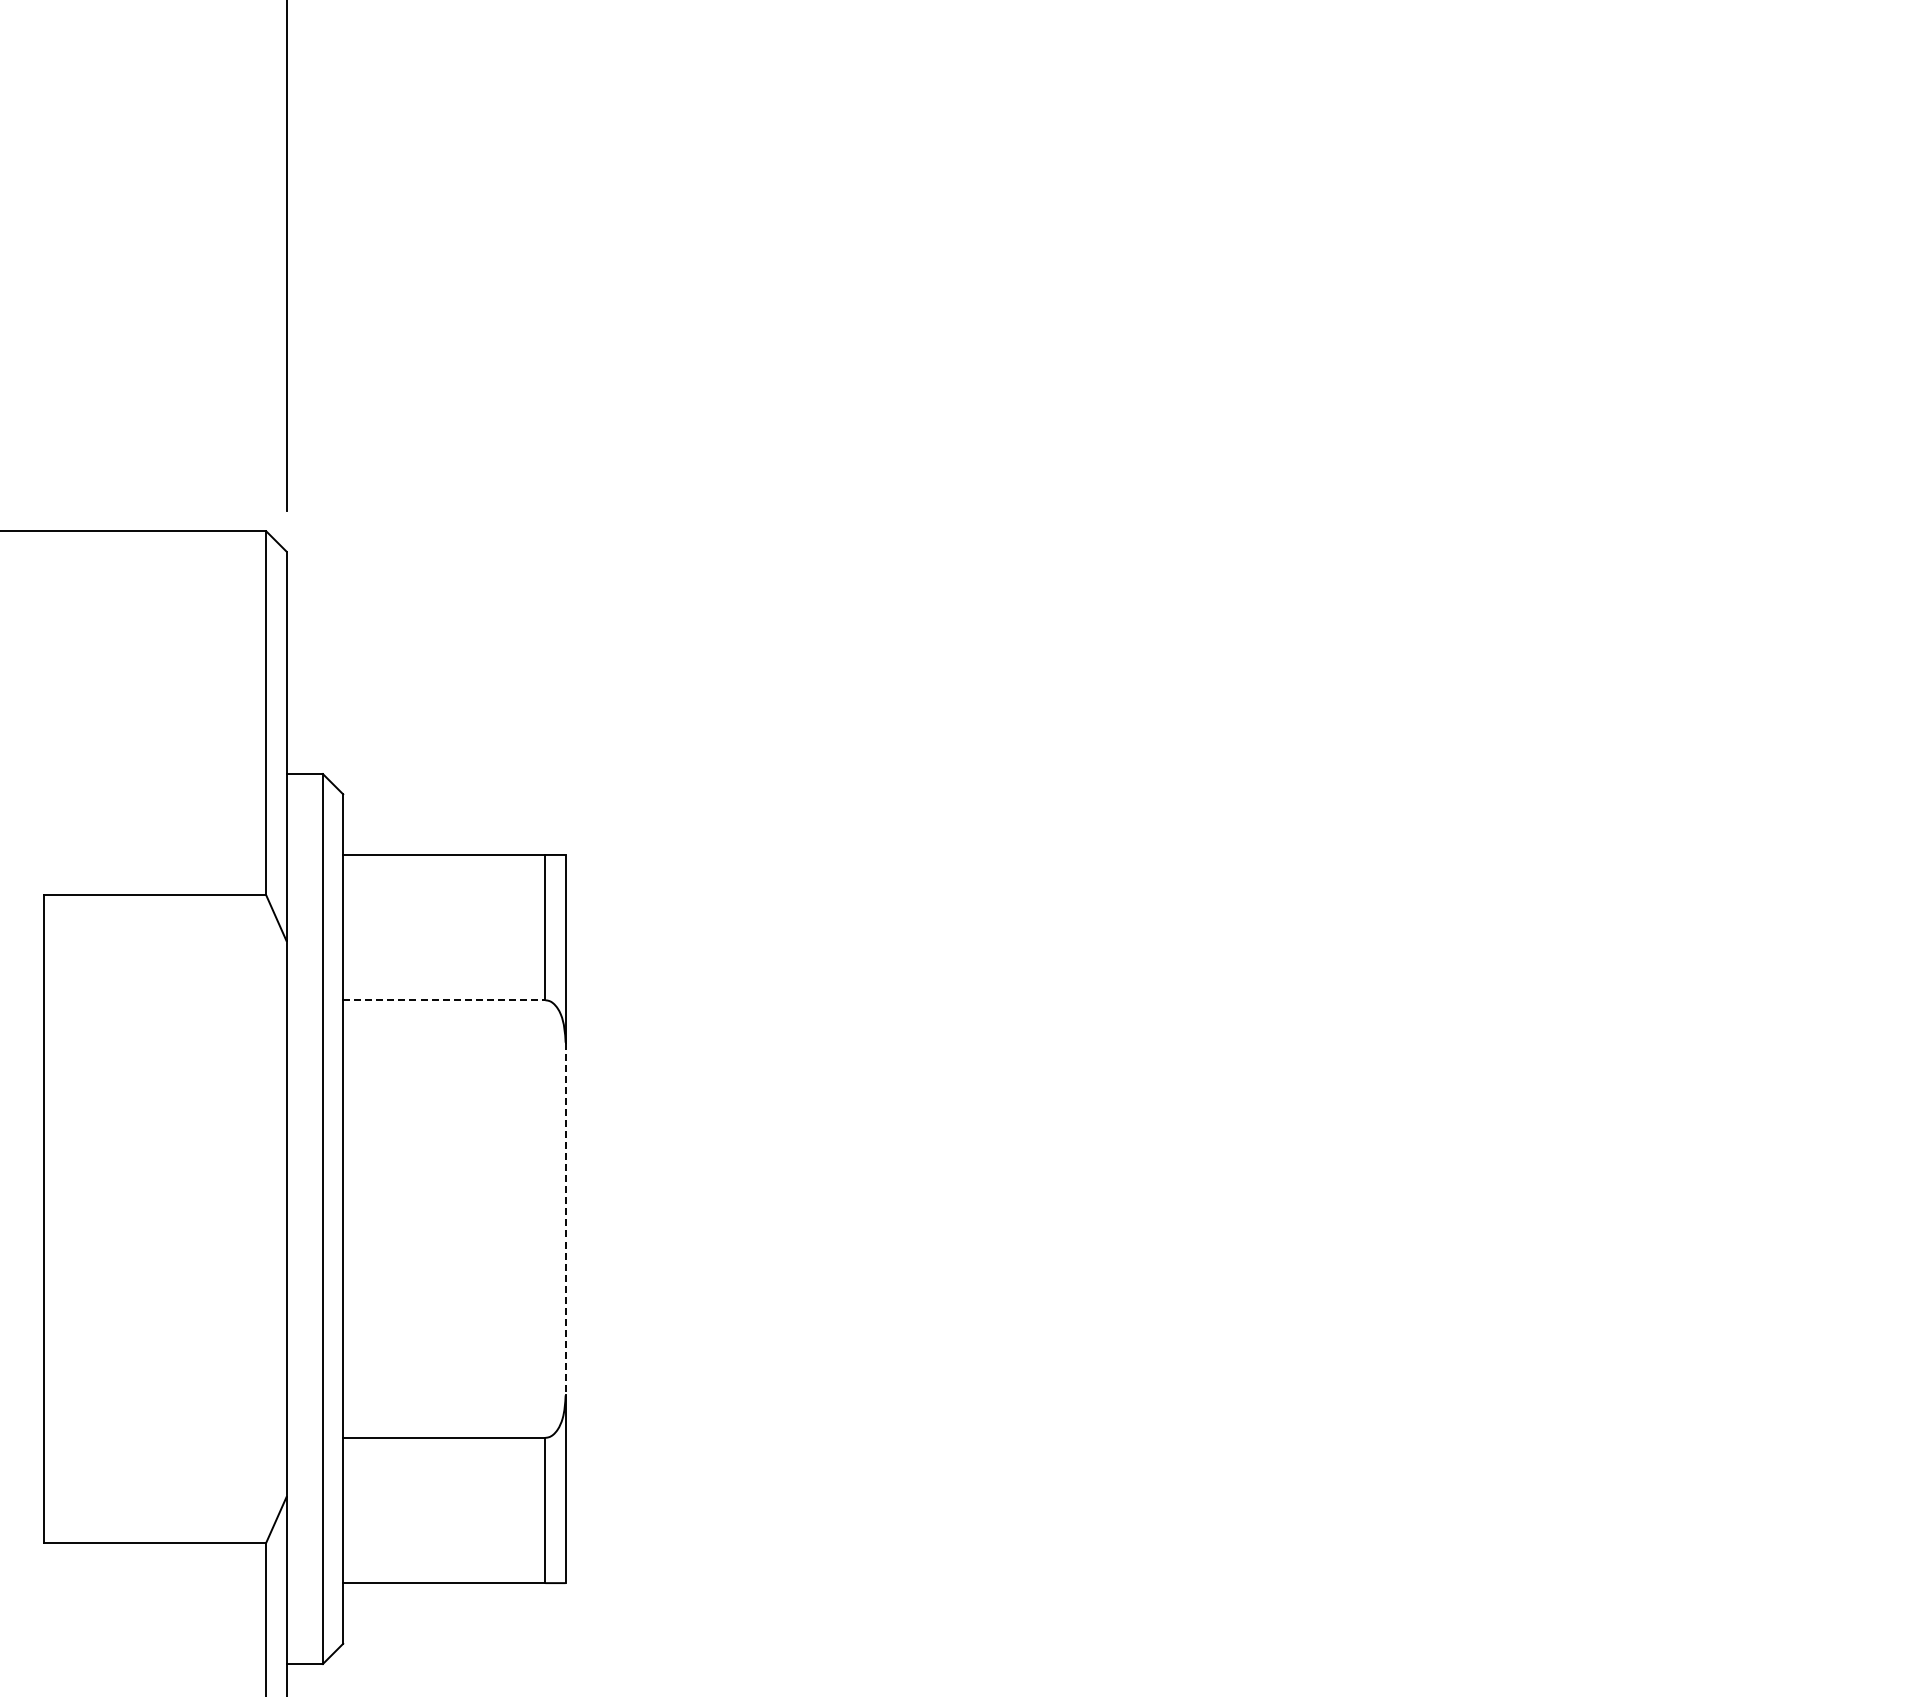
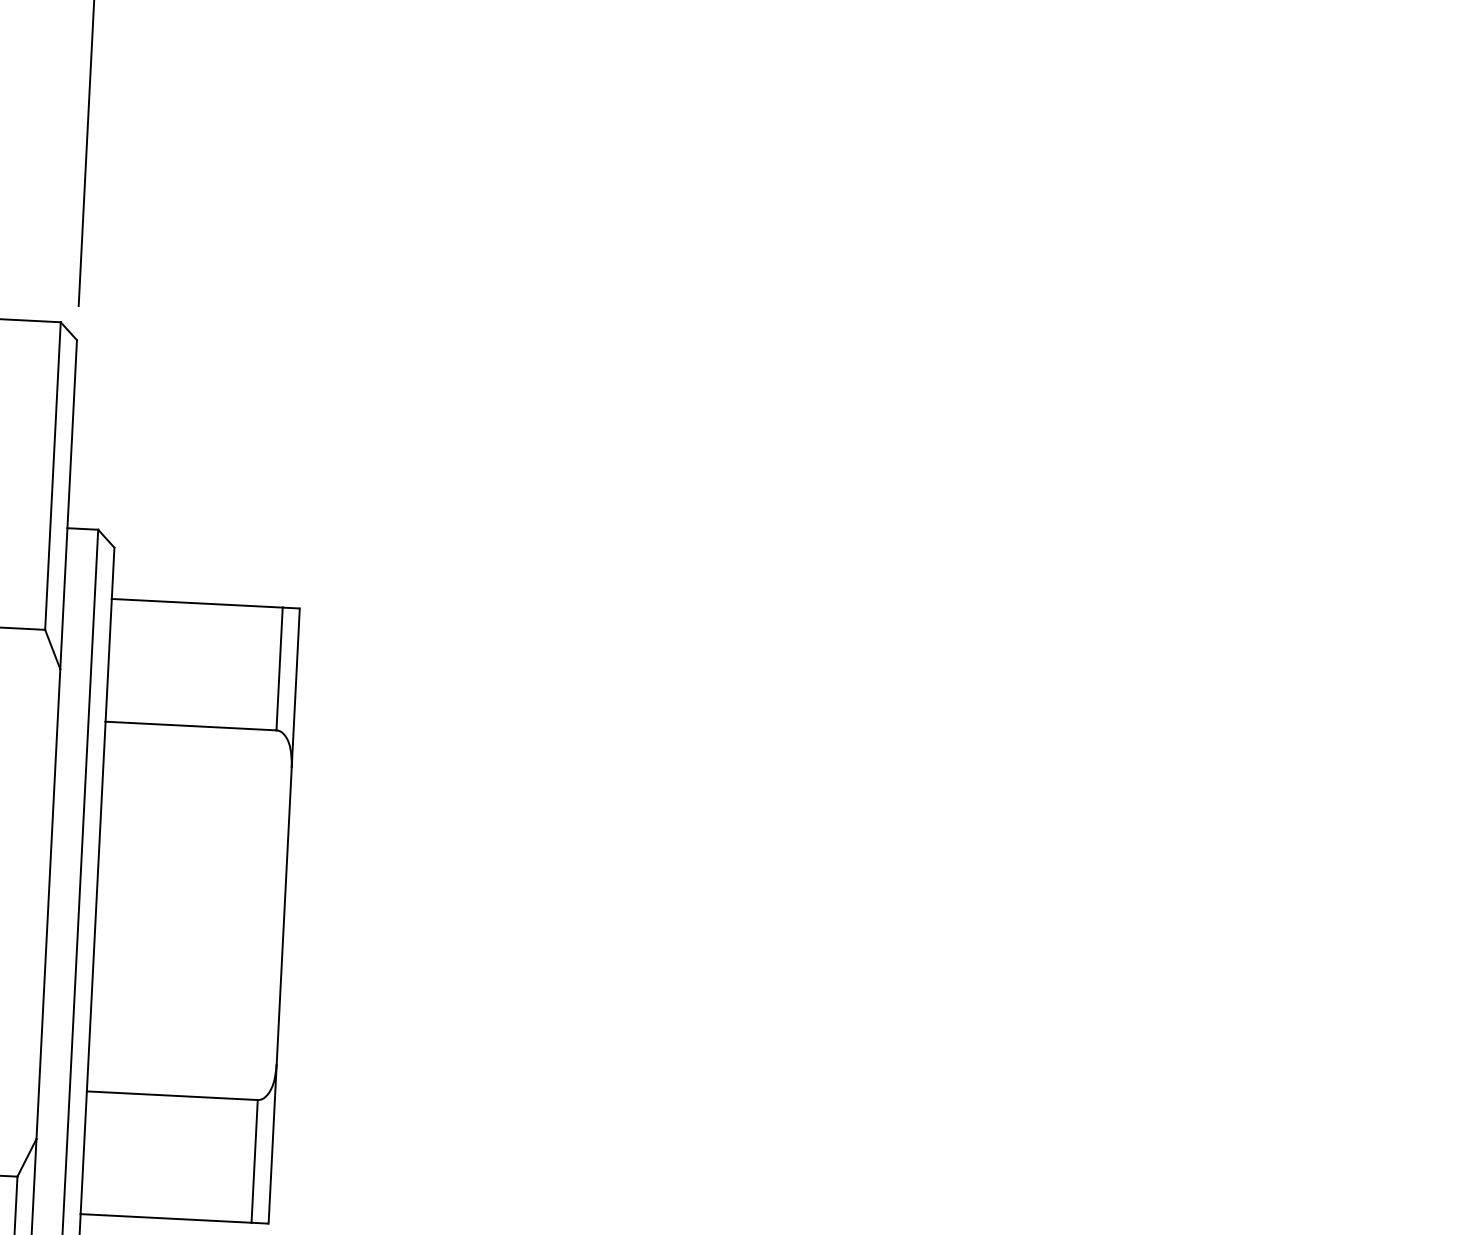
line: (444, 1000) -> (191, 726), dashed -> solid
line: (565, 1219) -> (284, 916), dashed -> solid

